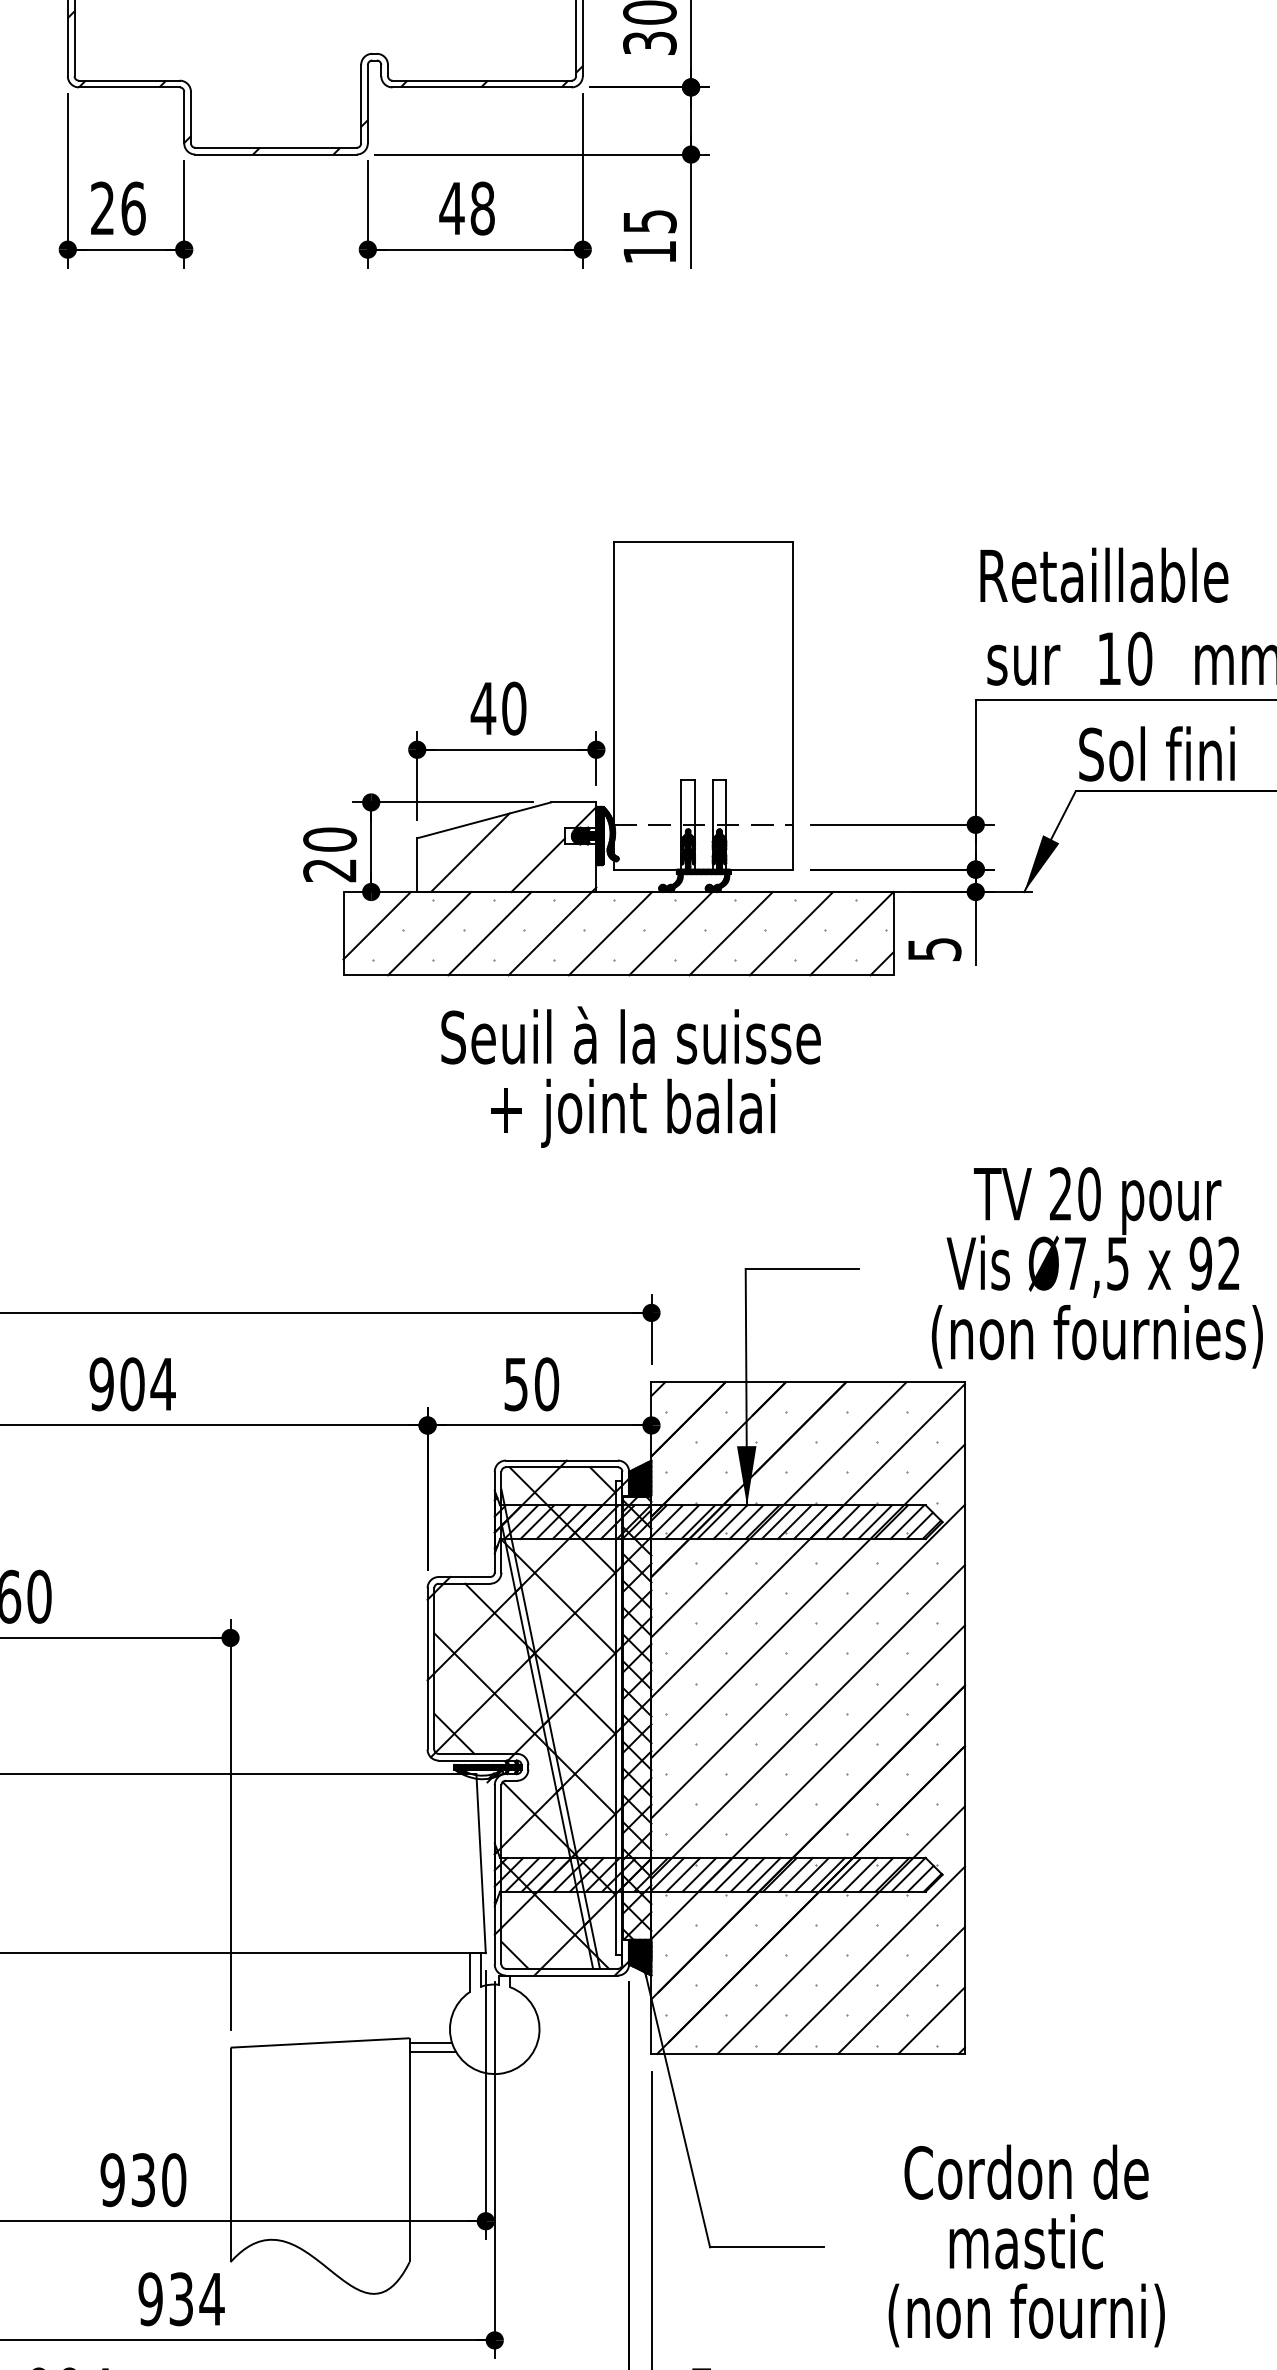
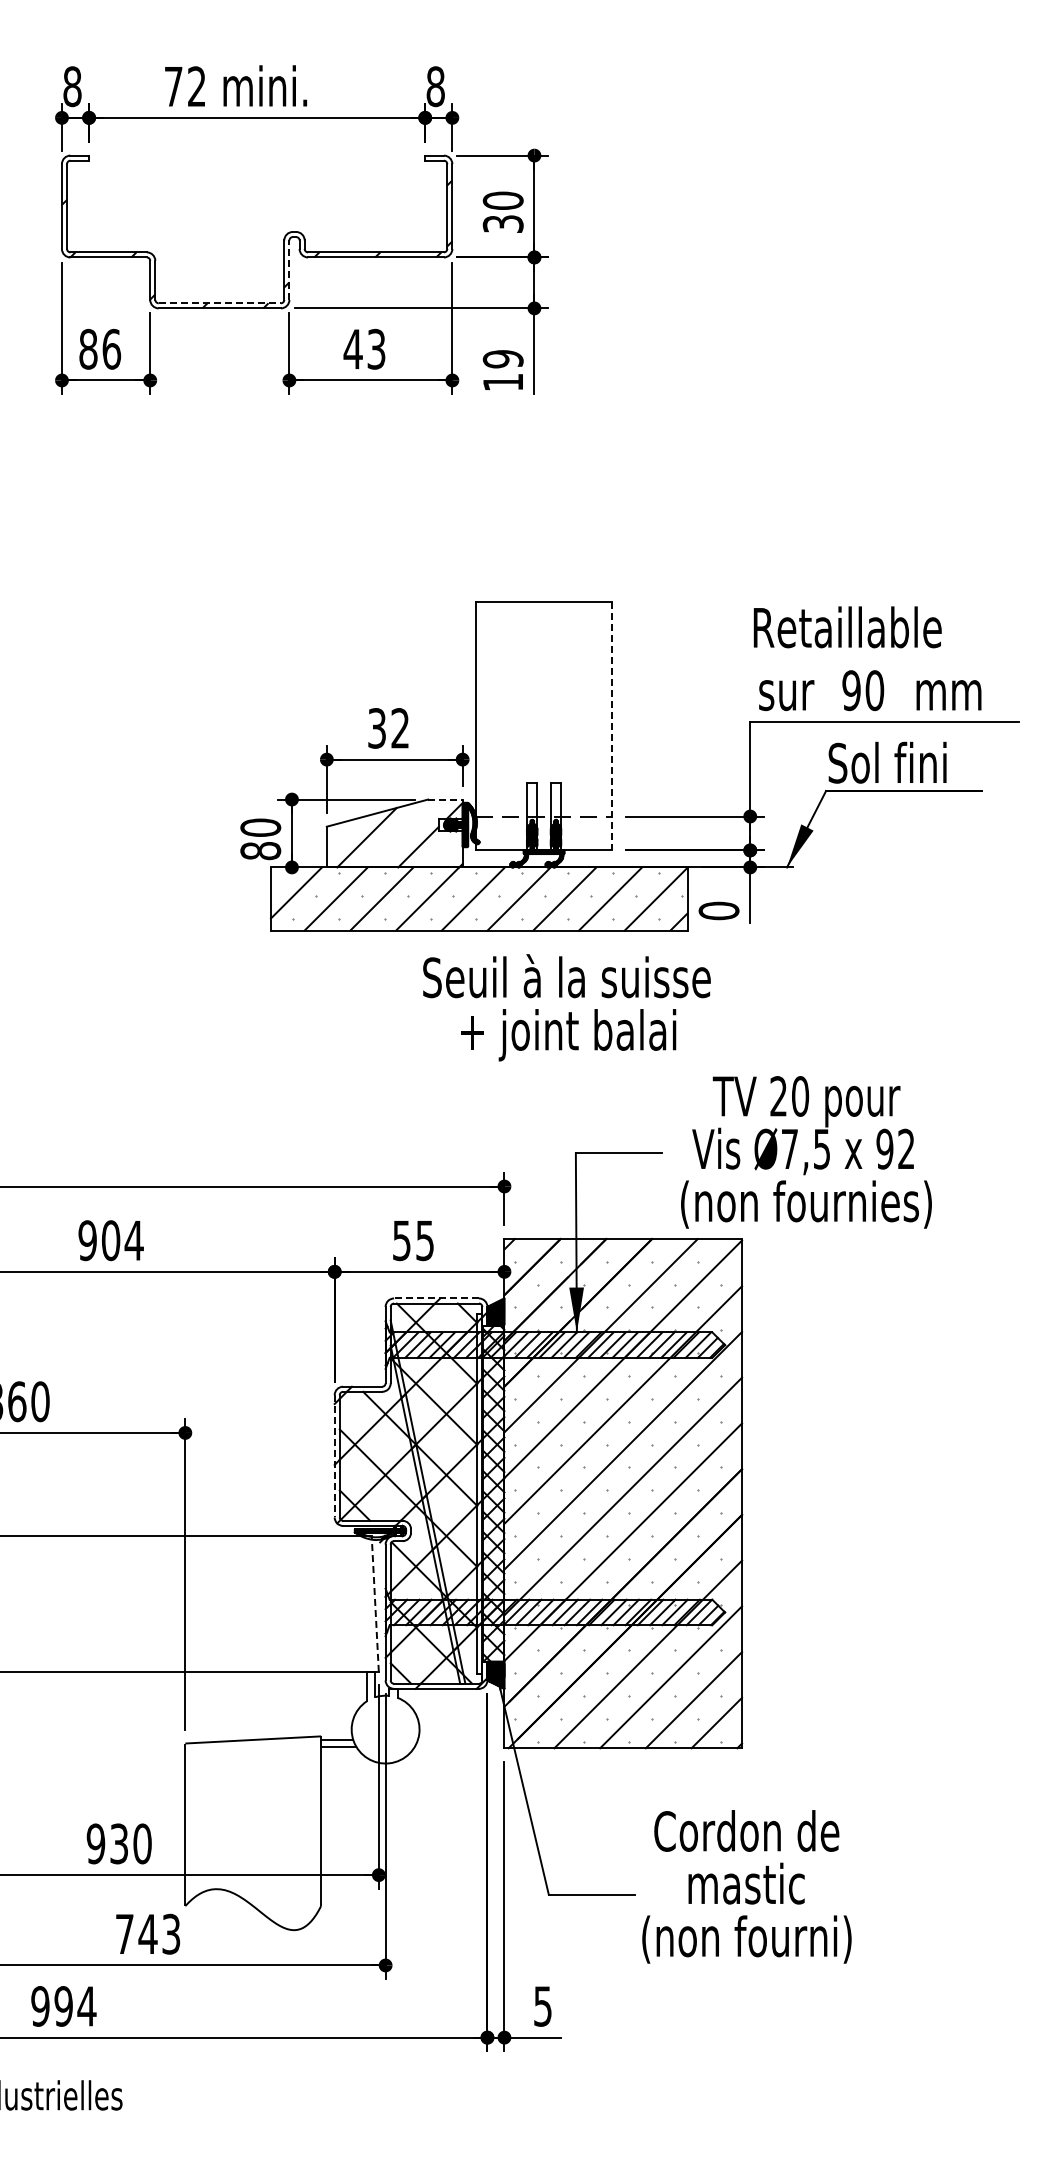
line: (367, 104) -> (289, 270), solid -> dashed
line: (276, 148) -> (220, 303), solid -> dashed
text: (102, 208) -> (88, 349), 26 -> 86
text: (482, 208) -> (376, 349), 48 -> 43
text: (648, 221) -> (502, 359), 15 -> 19
text: (1109, 658) -> (851, 690), 10 -> 90
line: (794, 706) -> (612, 726), solid -> dashed
text: (498, 708) -> (388, 728), 40 -> 32
line: (573, 802) -> (445, 799), solid -> dashed
text: (329, 870) -> (260, 851), 20 -> 80
text: (933, 948) -> (718, 910), 5 -> 0
text: (630, 1076) -> (566, 1007), moved
text: (1097, 1268) -> (806, 1152), moved
text: (547, 1384) -> (425, 1240), 50 -> 55
line: (561, 1460) -> (436, 1298), solid -> dashed
line: (427, 1669) -> (334, 1456), solid -> dashed
line: (481, 1862) -> (375, 1603), solid -> dashed
text: (1026, 2245) -> (746, 1886), moved
text: (180, 2298) -> (147, 1933), 934 -> 743

